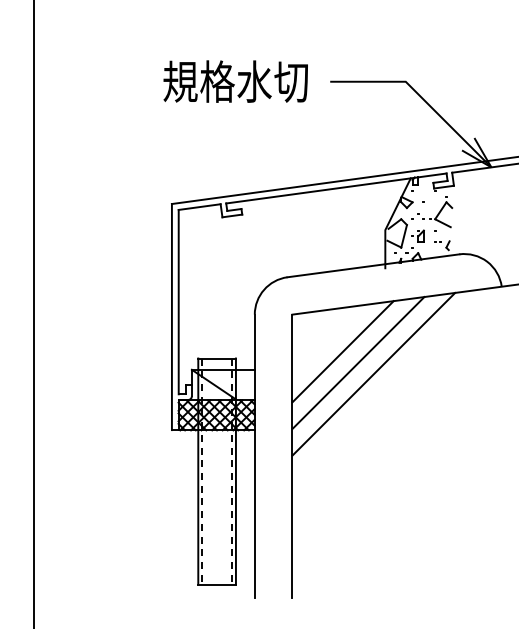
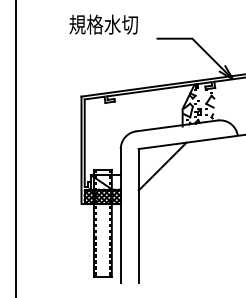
text: (235, 81) -> (103, 24), moved
line: (357, 361) -> (169, 171), removed
line: (372, 372) -> (176, 176), removed

